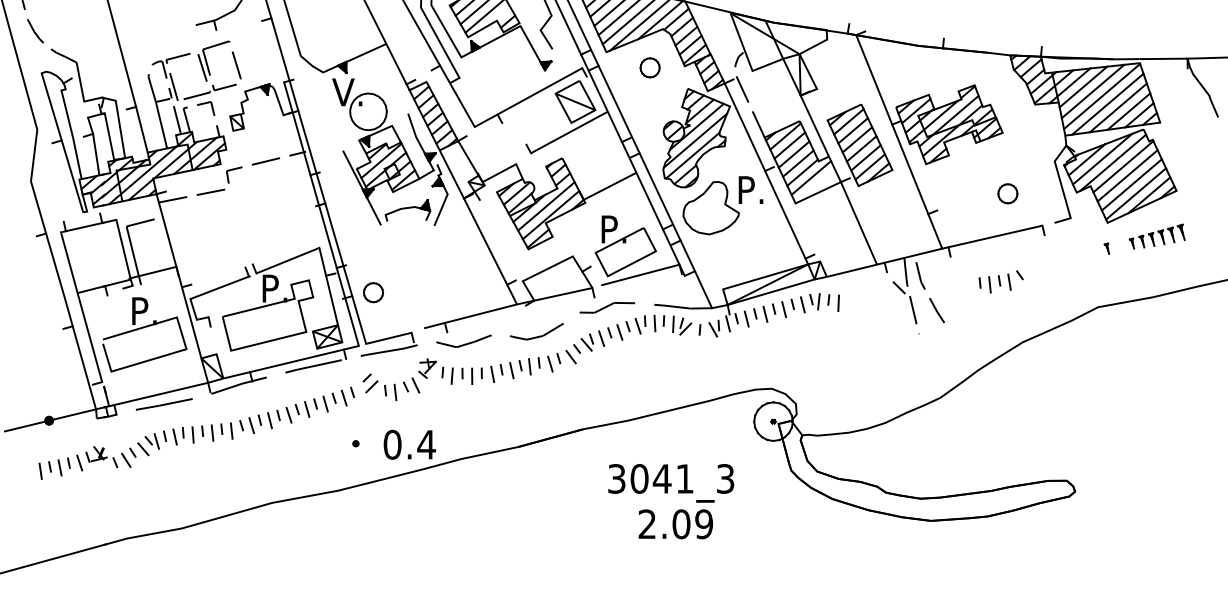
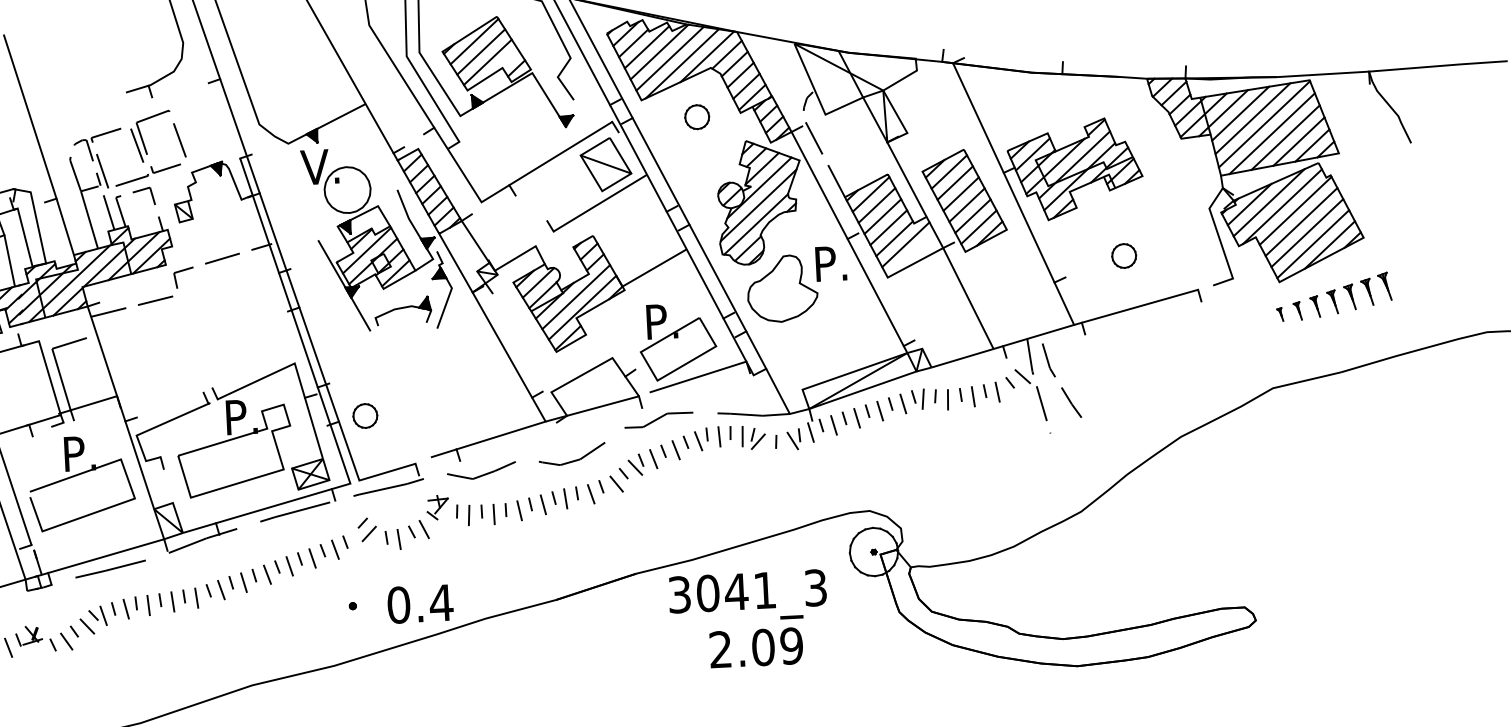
part: (1007, 193) -> (1123, 255), moved
part: (1157, 236) -> (1342, 296), size x1.43
part: (1000, 281) -> (986, 391), moved
text: (671, 501) -> (749, 619), moved

